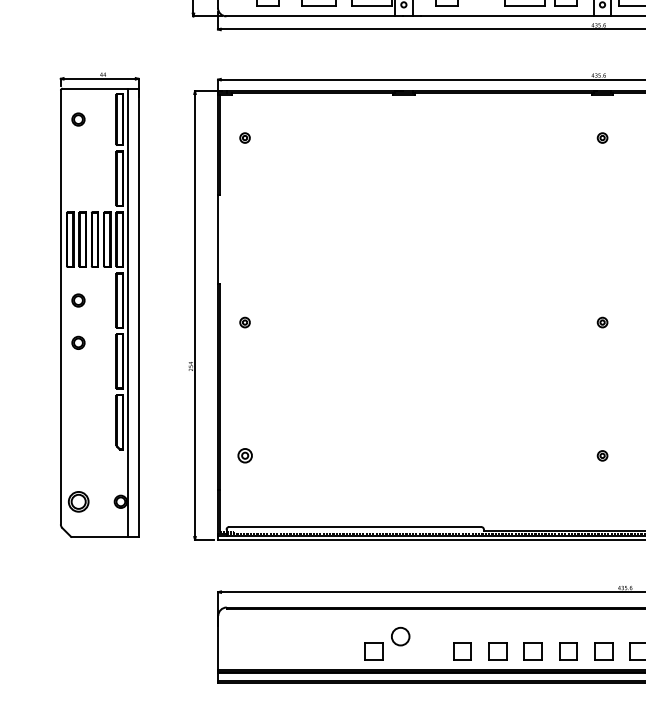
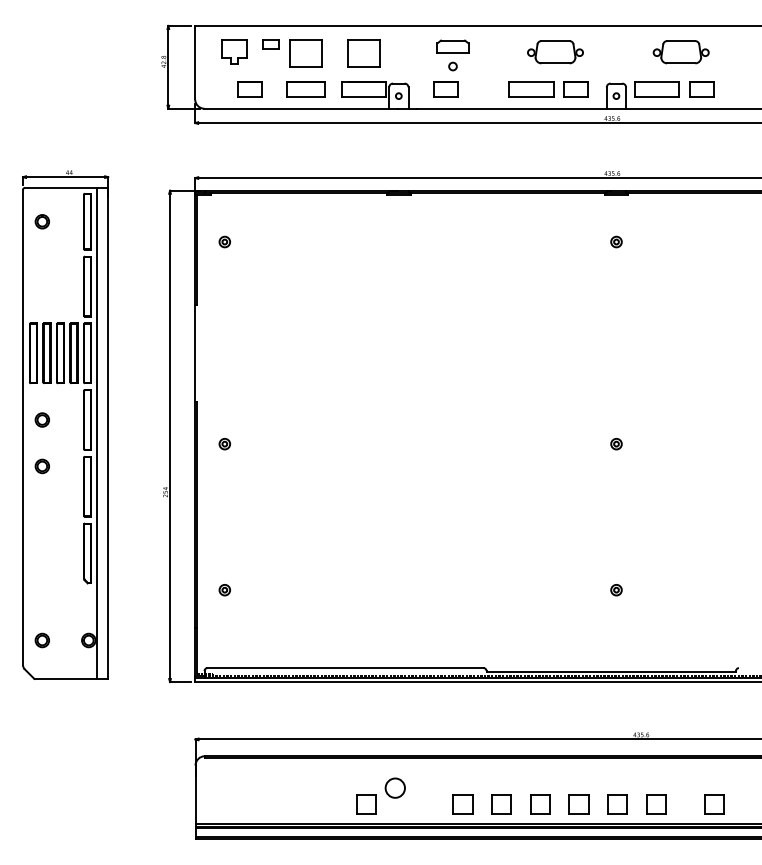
part: (244, 456) -> (224, 590), size x0.71
part: (77, 501) -> (41, 640), size x0.62

